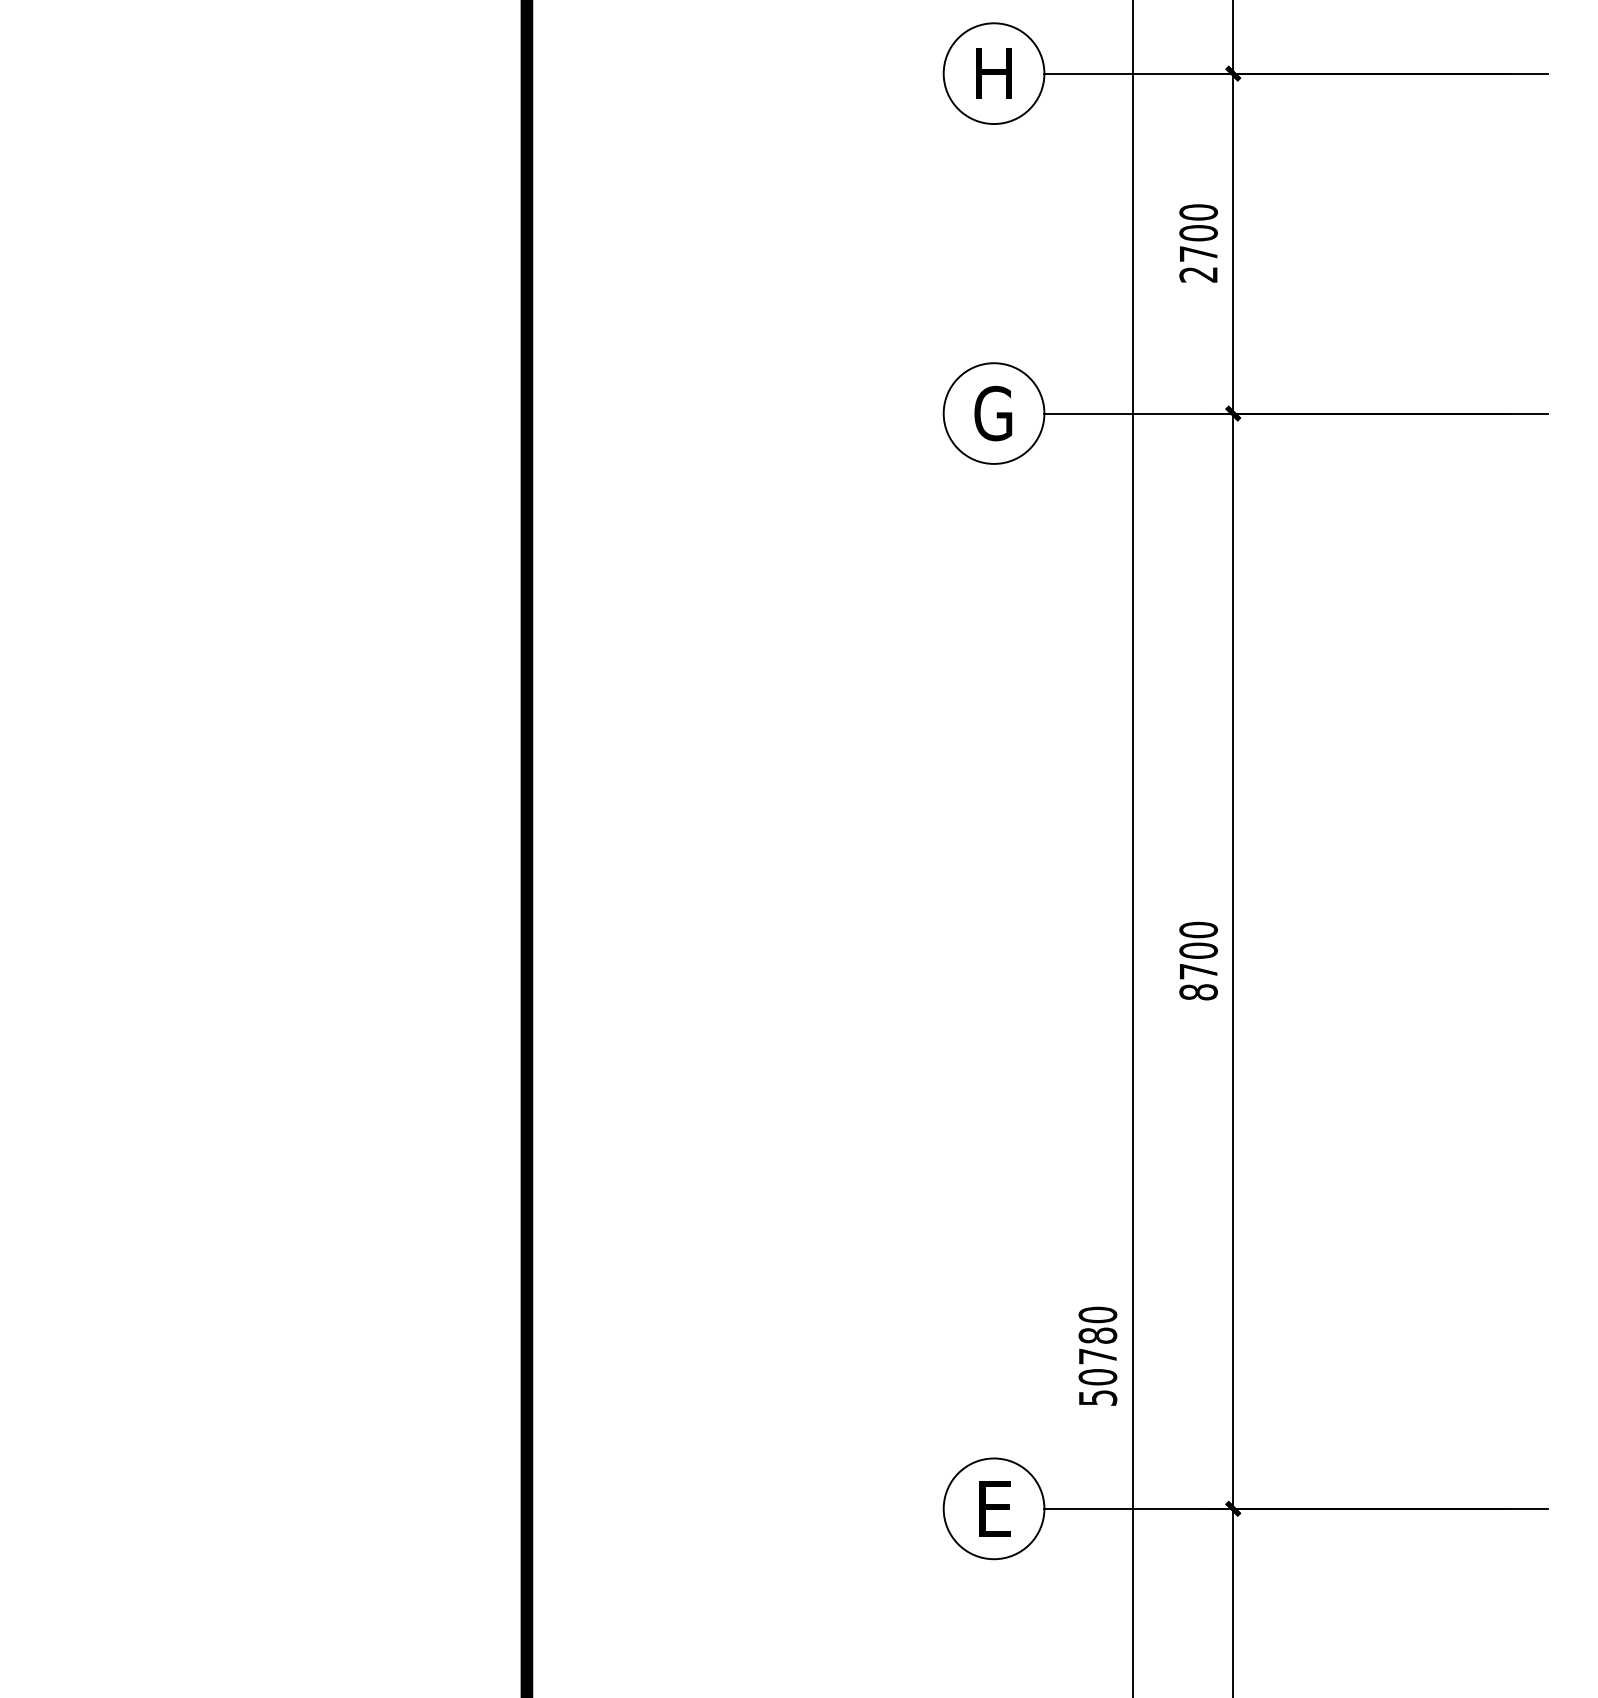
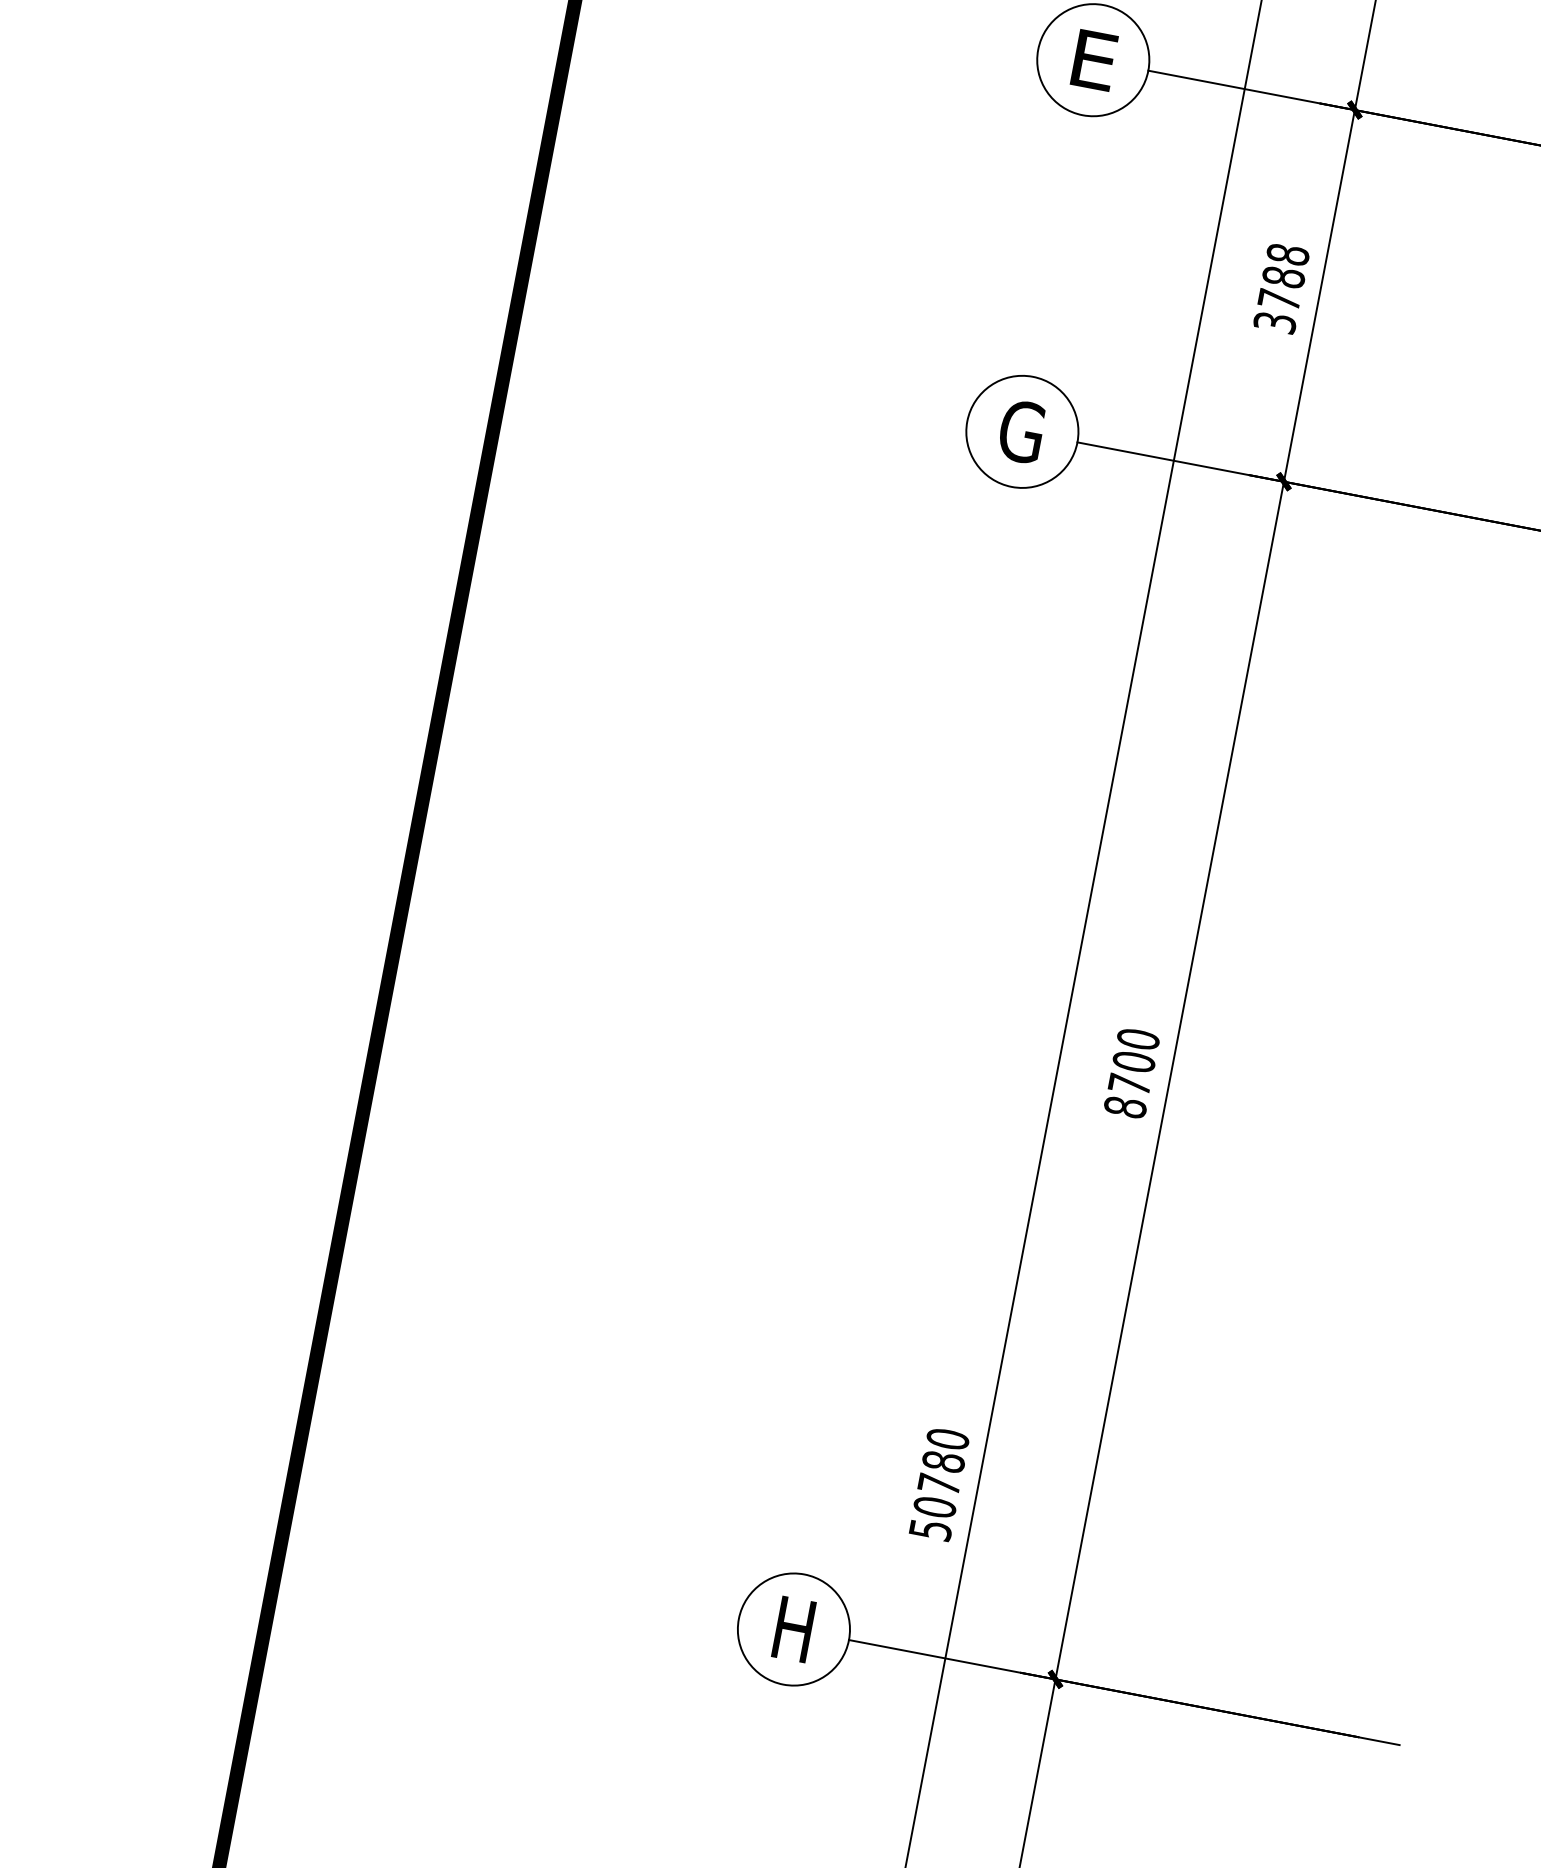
text: (994, 73) -> (1093, 60), H -> E
text: (1198, 243) -> (1281, 288), 2700 -> 3788
text: (994, 1508) -> (794, 1629), E -> H

